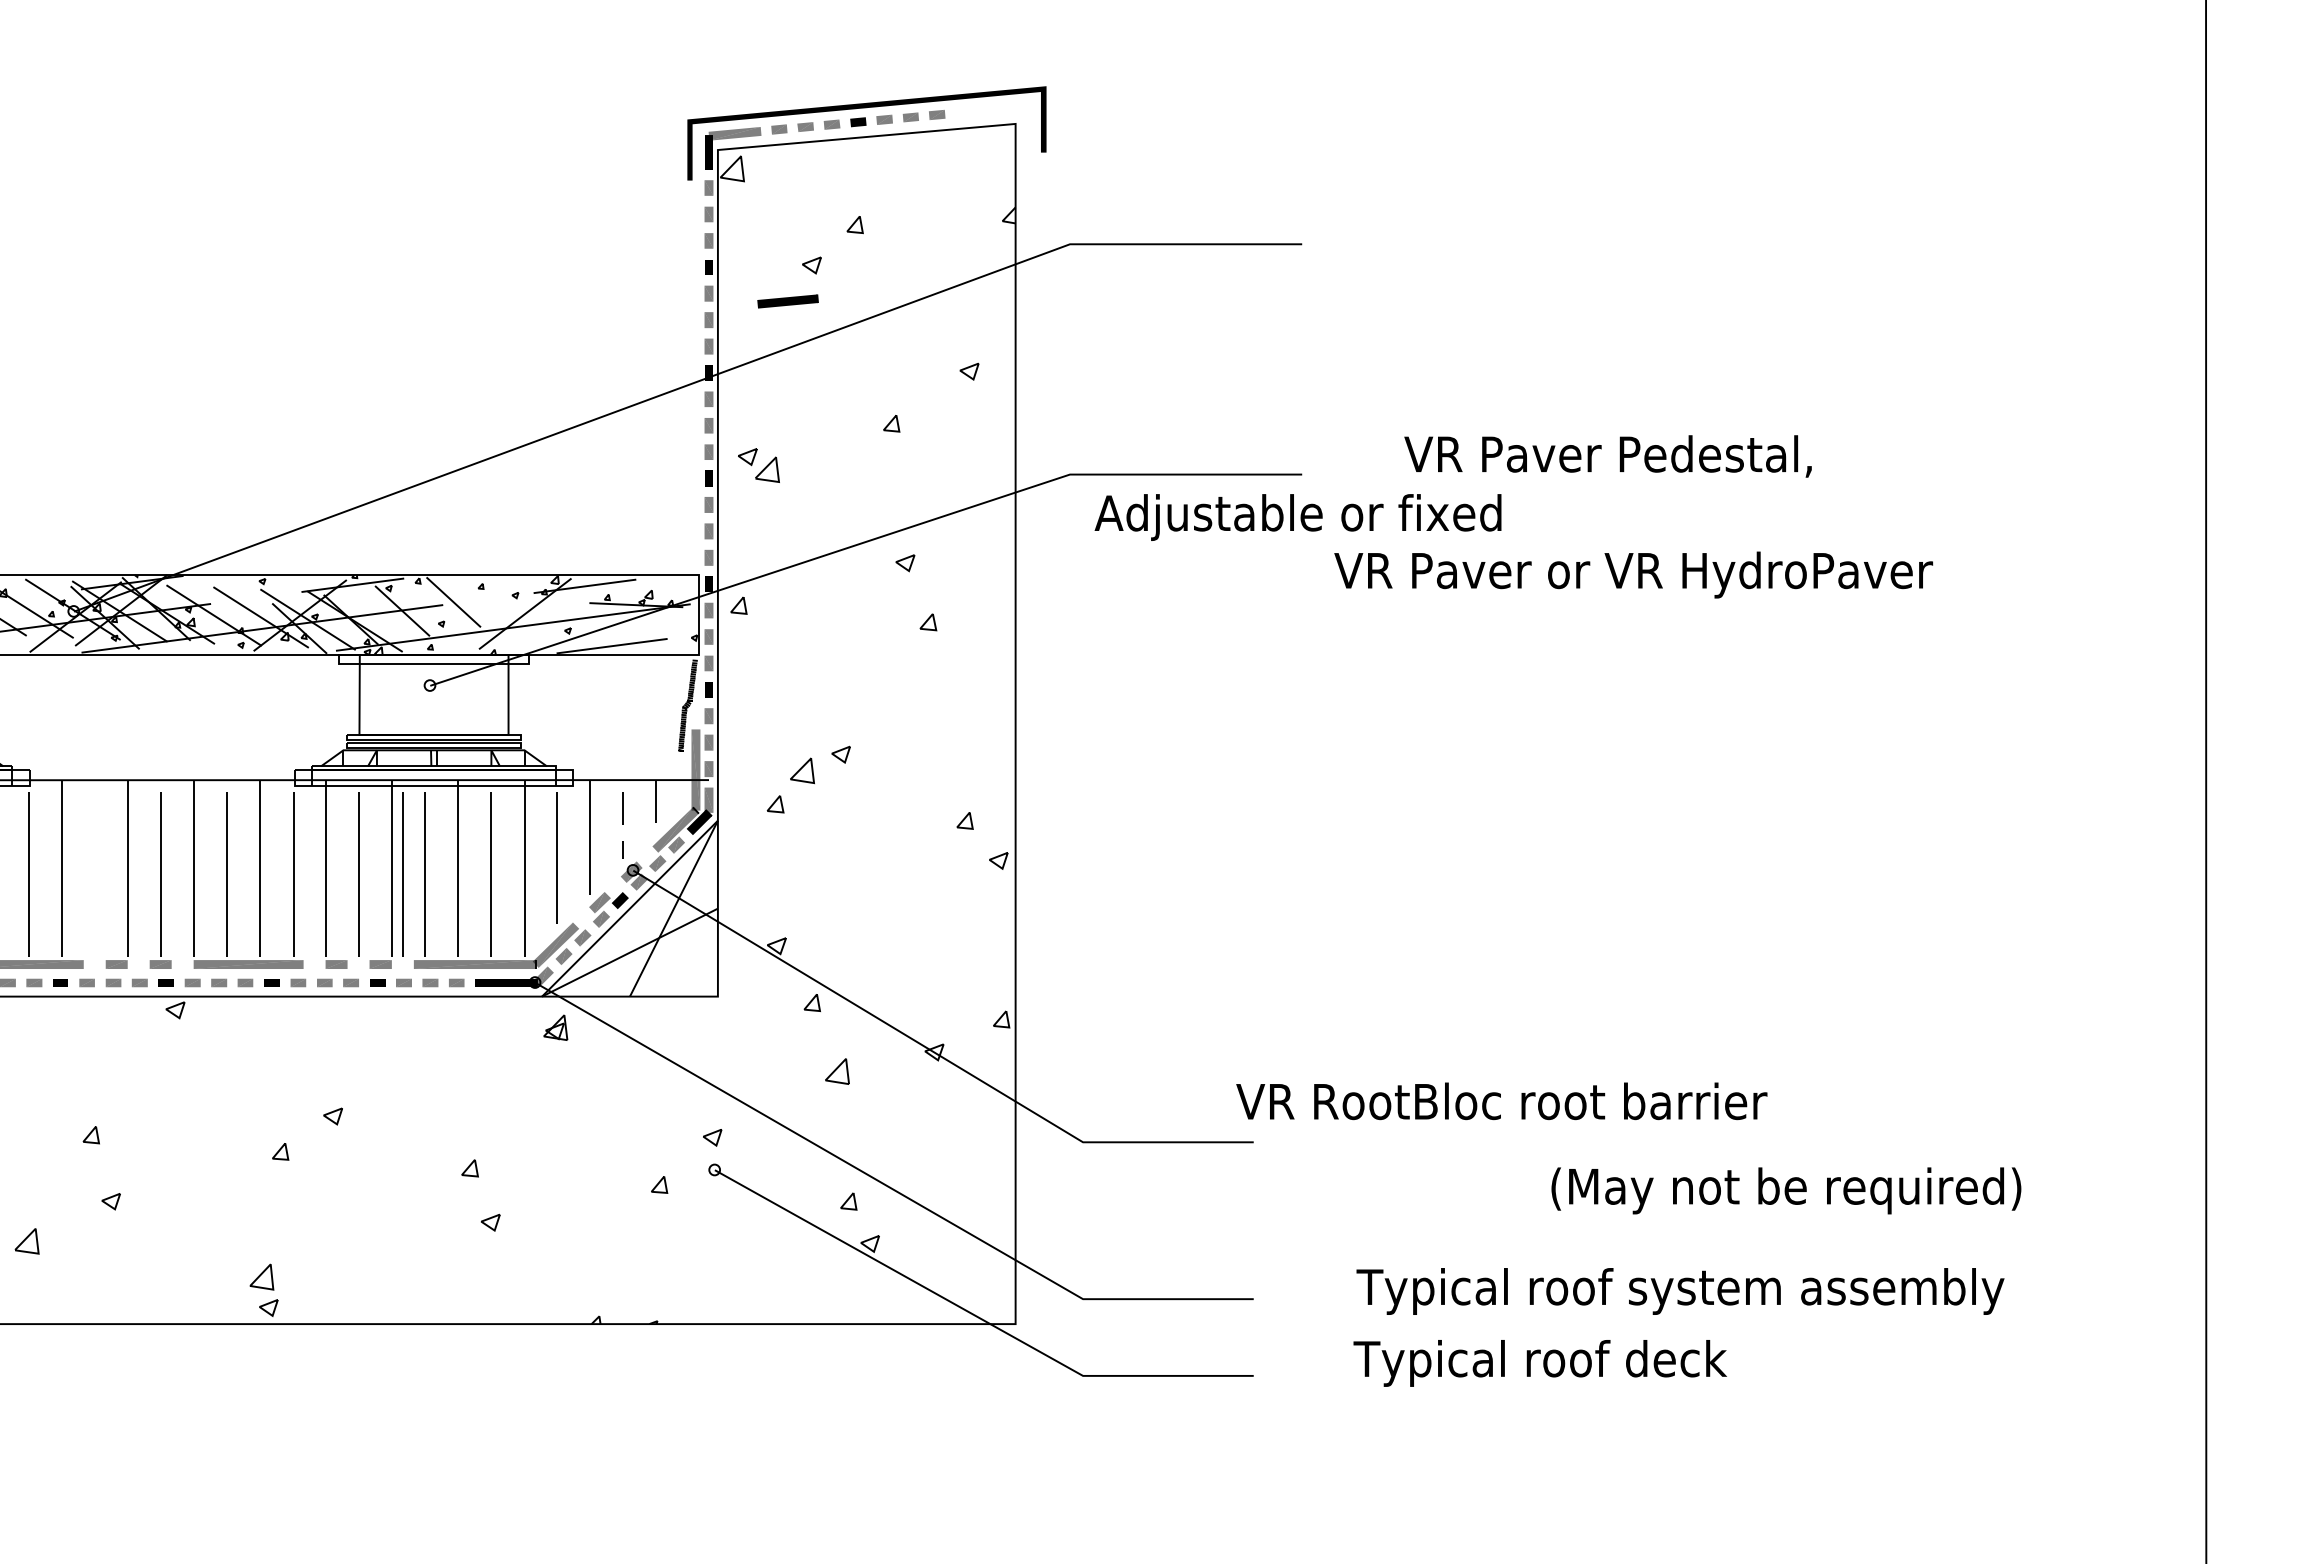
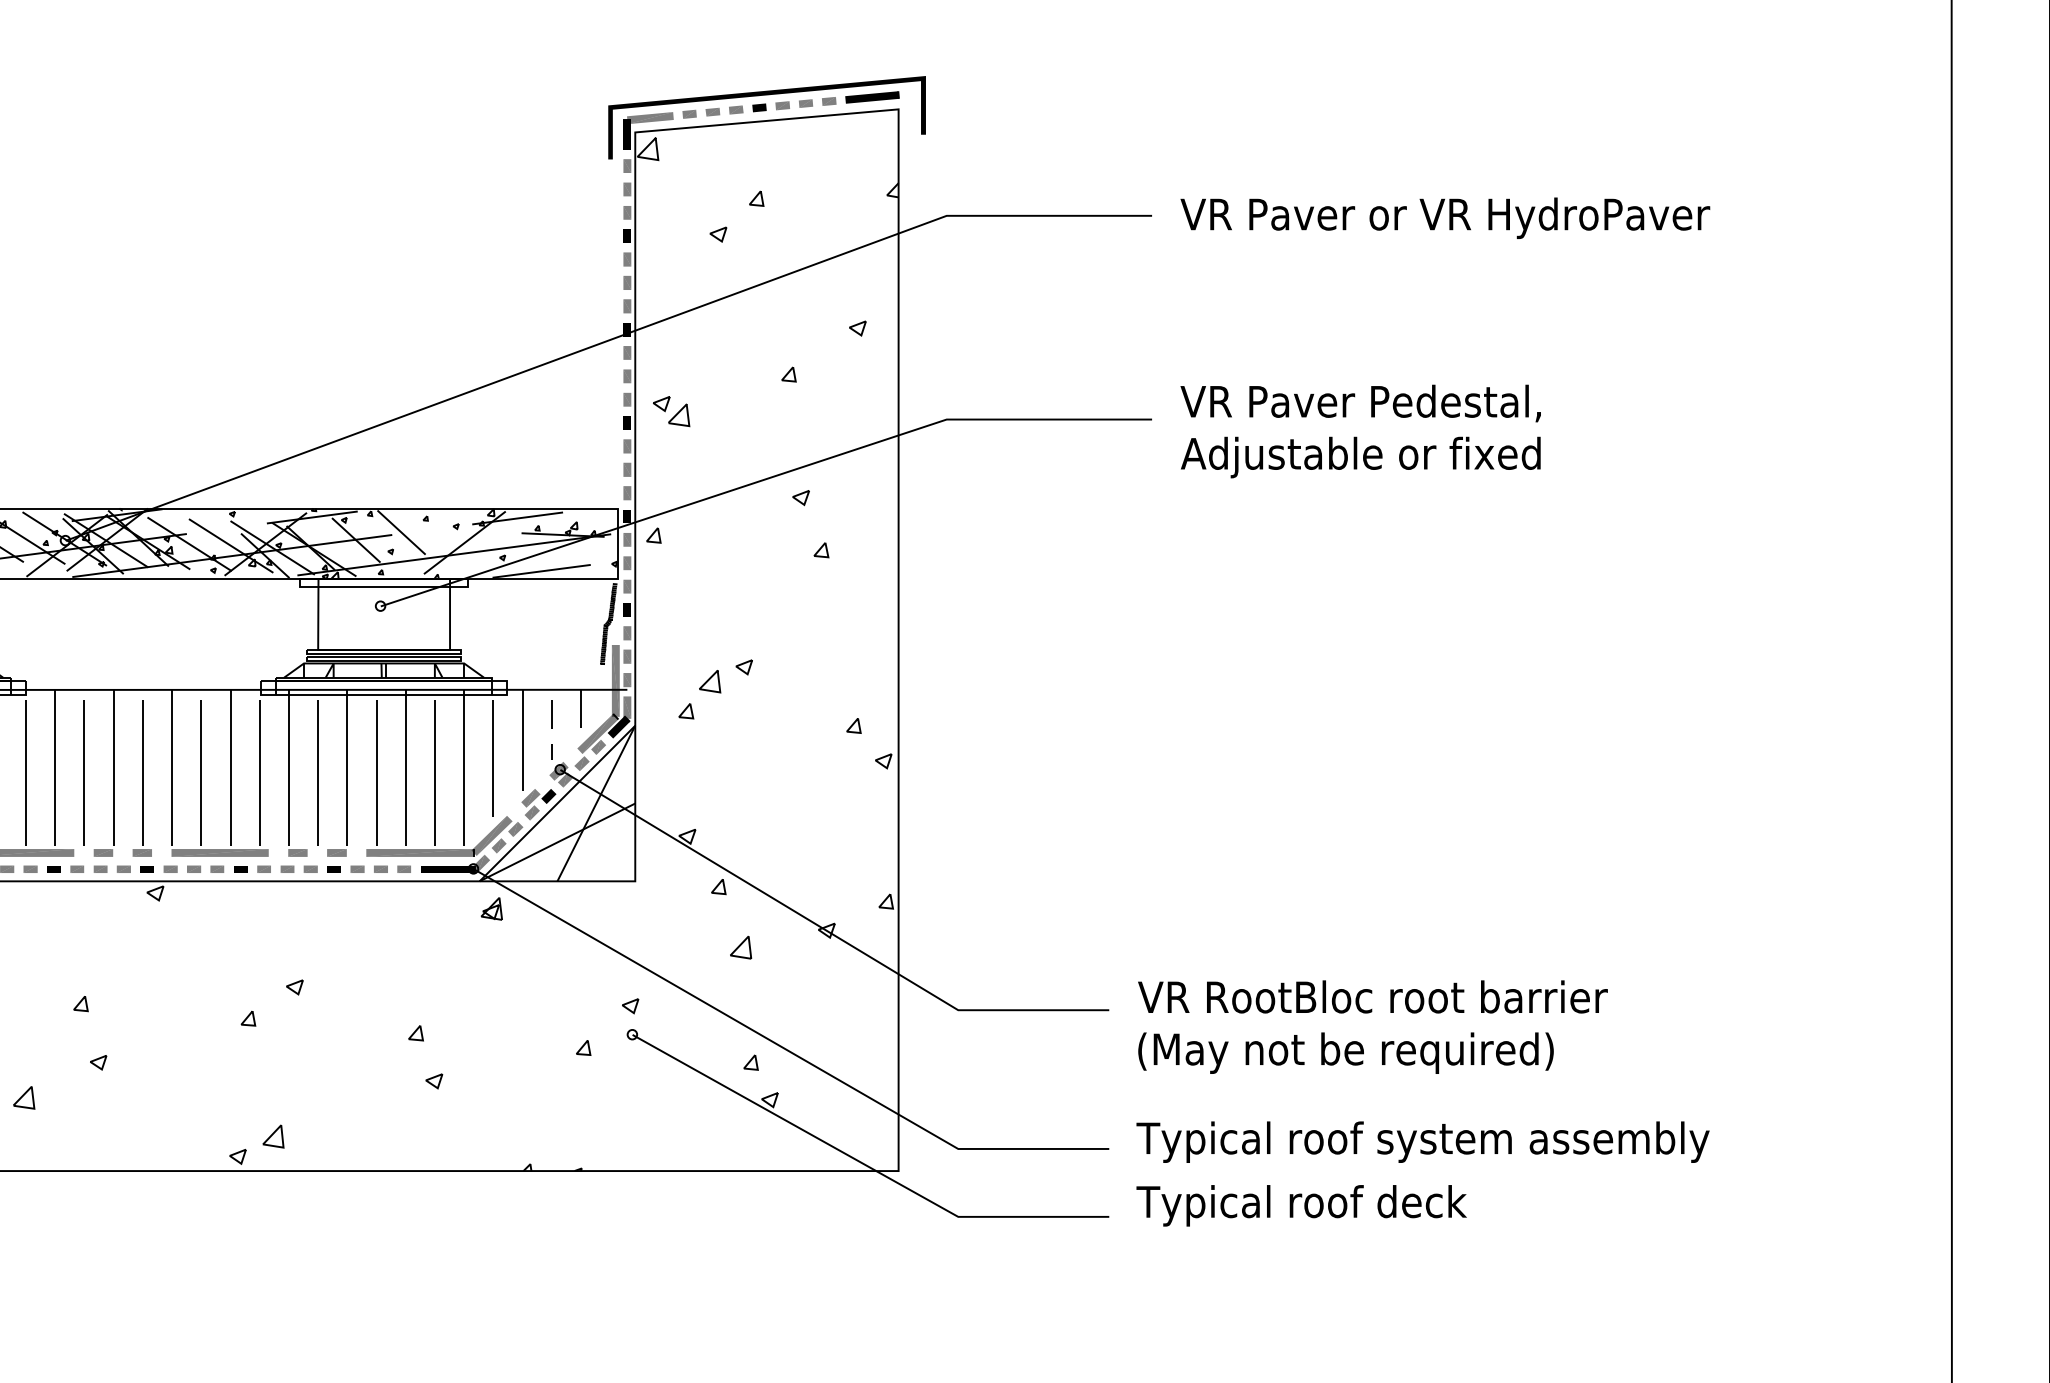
part: (787, 301) -> (871, 97), moved
text: (1607, 456) -> (1360, 403), moved
text: (1297, 517) -> (1360, 457), moved
text: (1633, 574) -> (1445, 217), moved
line: (402, 874) -> (83, 773), moved
text: (1501, 1101) -> (1372, 997), moved
text: (1786, 1190) -> (1346, 1052), moved
line: (261, 1275) -> (273, 1135), moved
text: (1680, 1291) -> (1423, 1142), moved
text: (1539, 1363) -> (1300, 1205), moved

